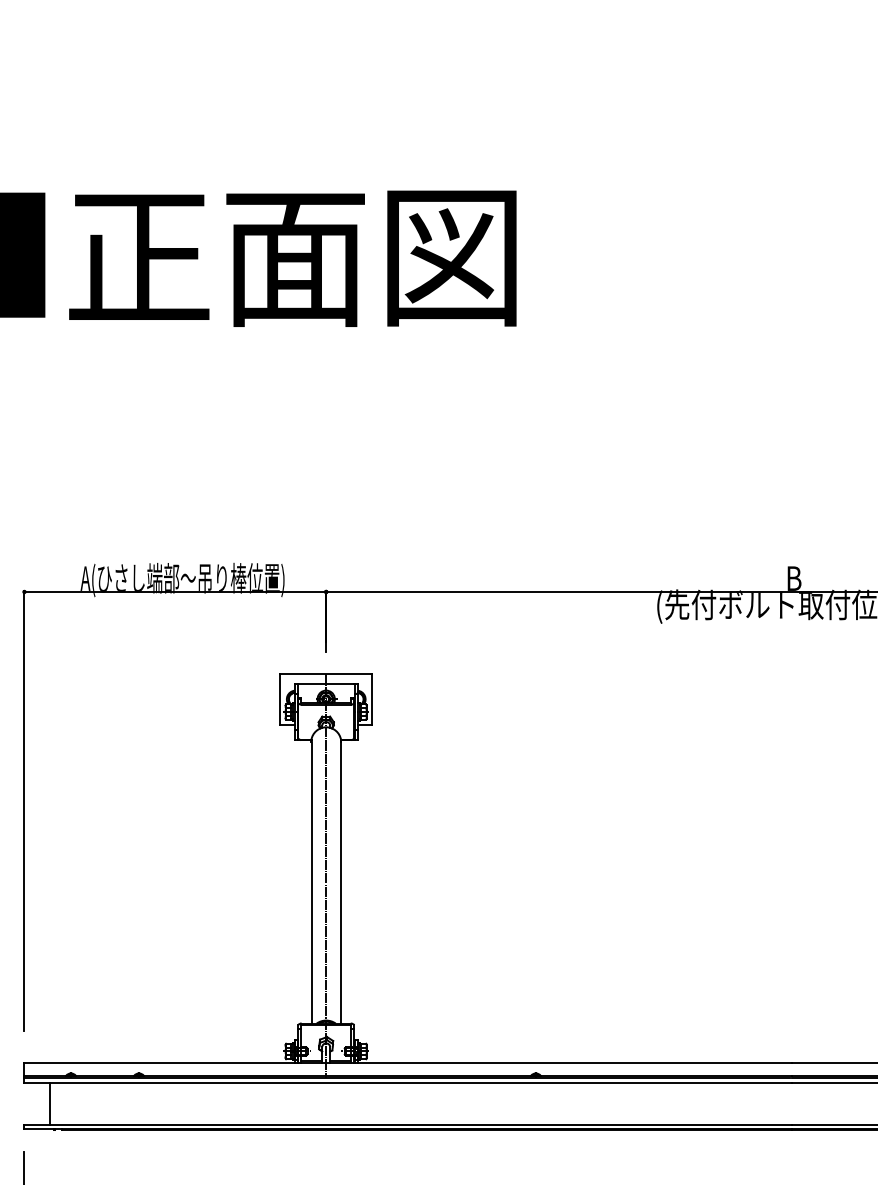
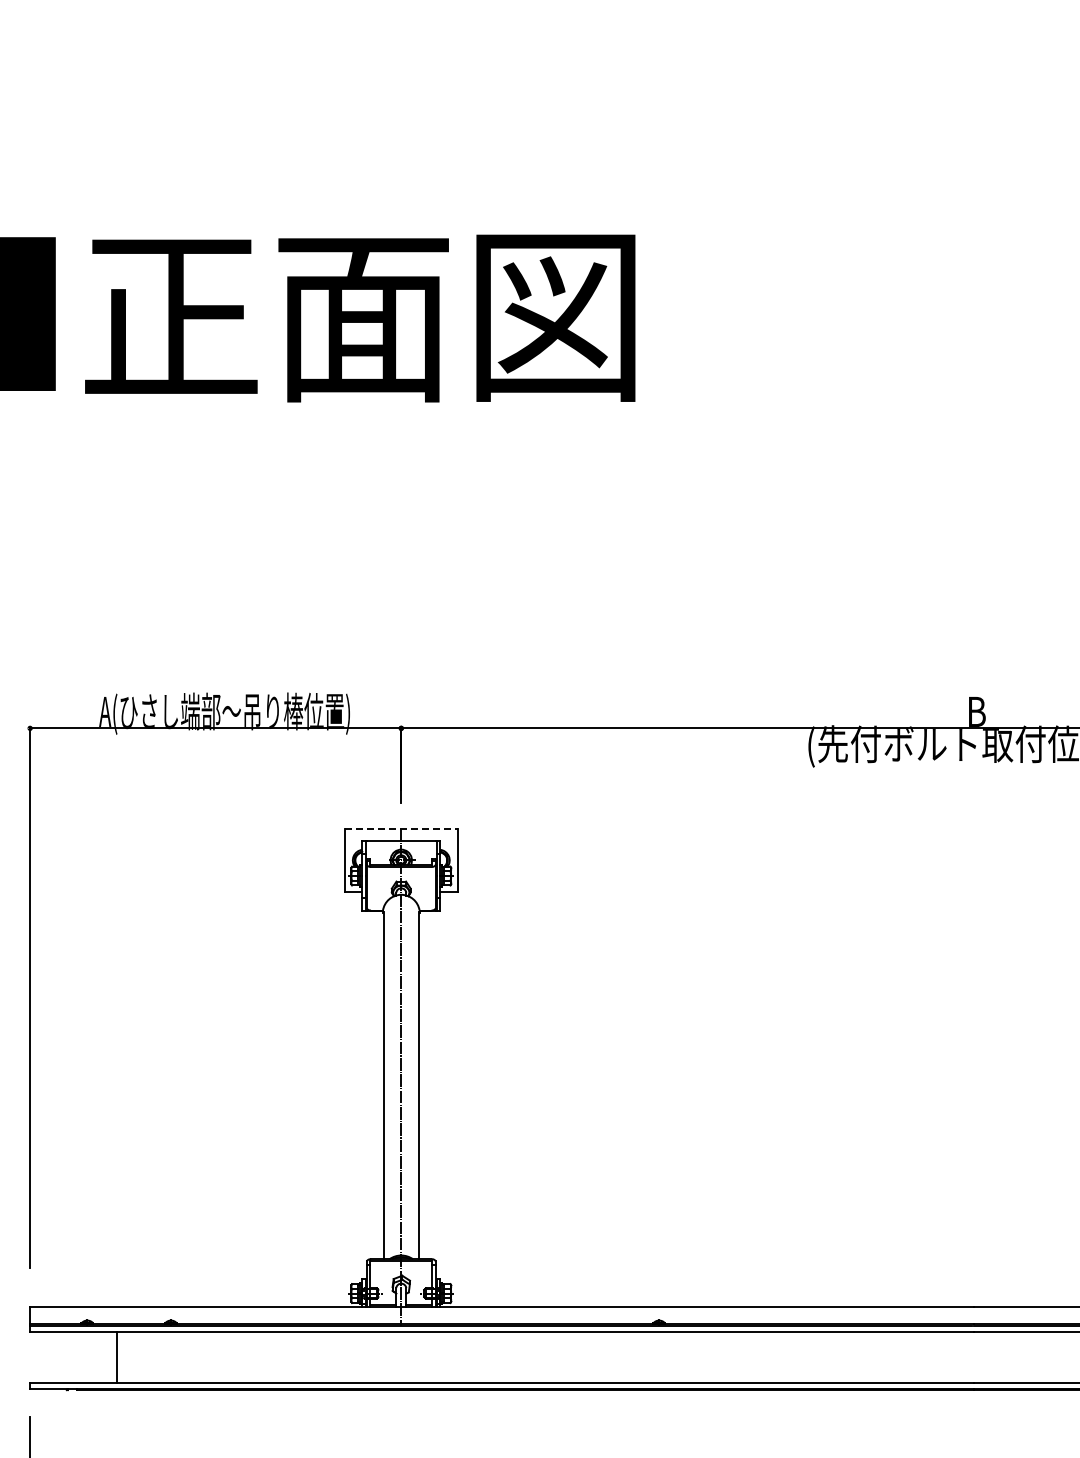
line: (326, 674) -> (401, 829), solid -> dashed
line: (49, 1103) -> (116, 1357), moved

